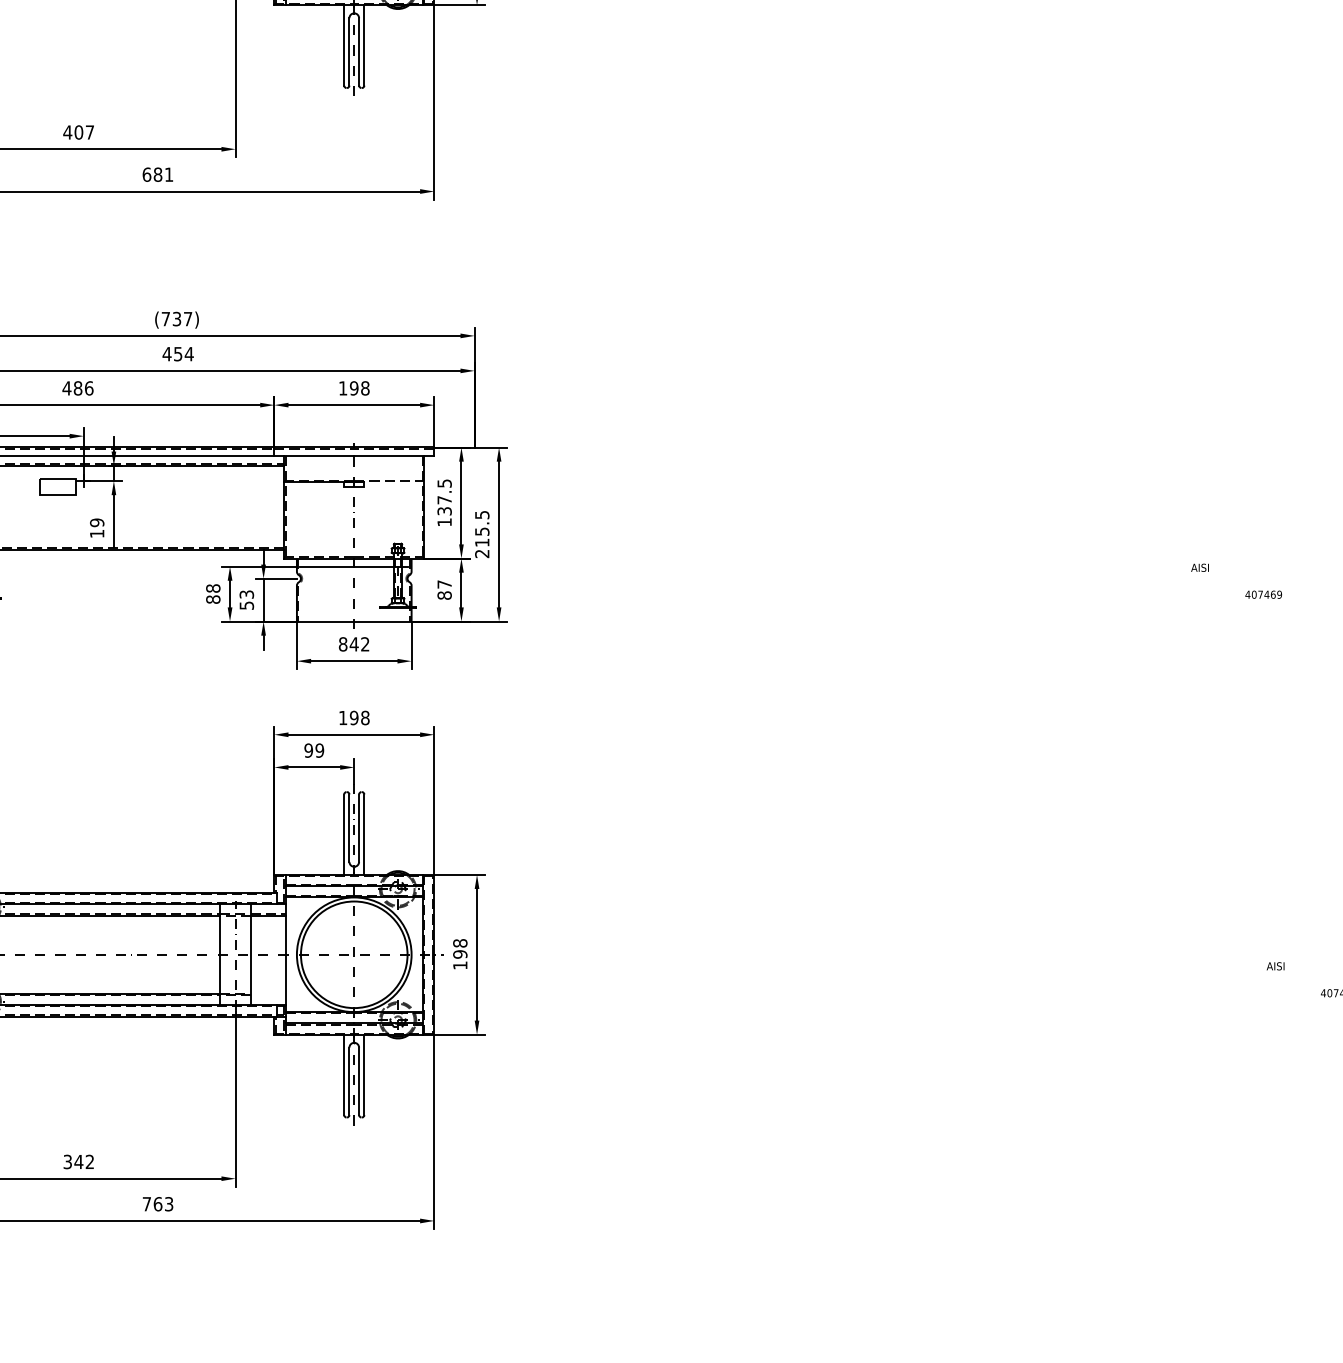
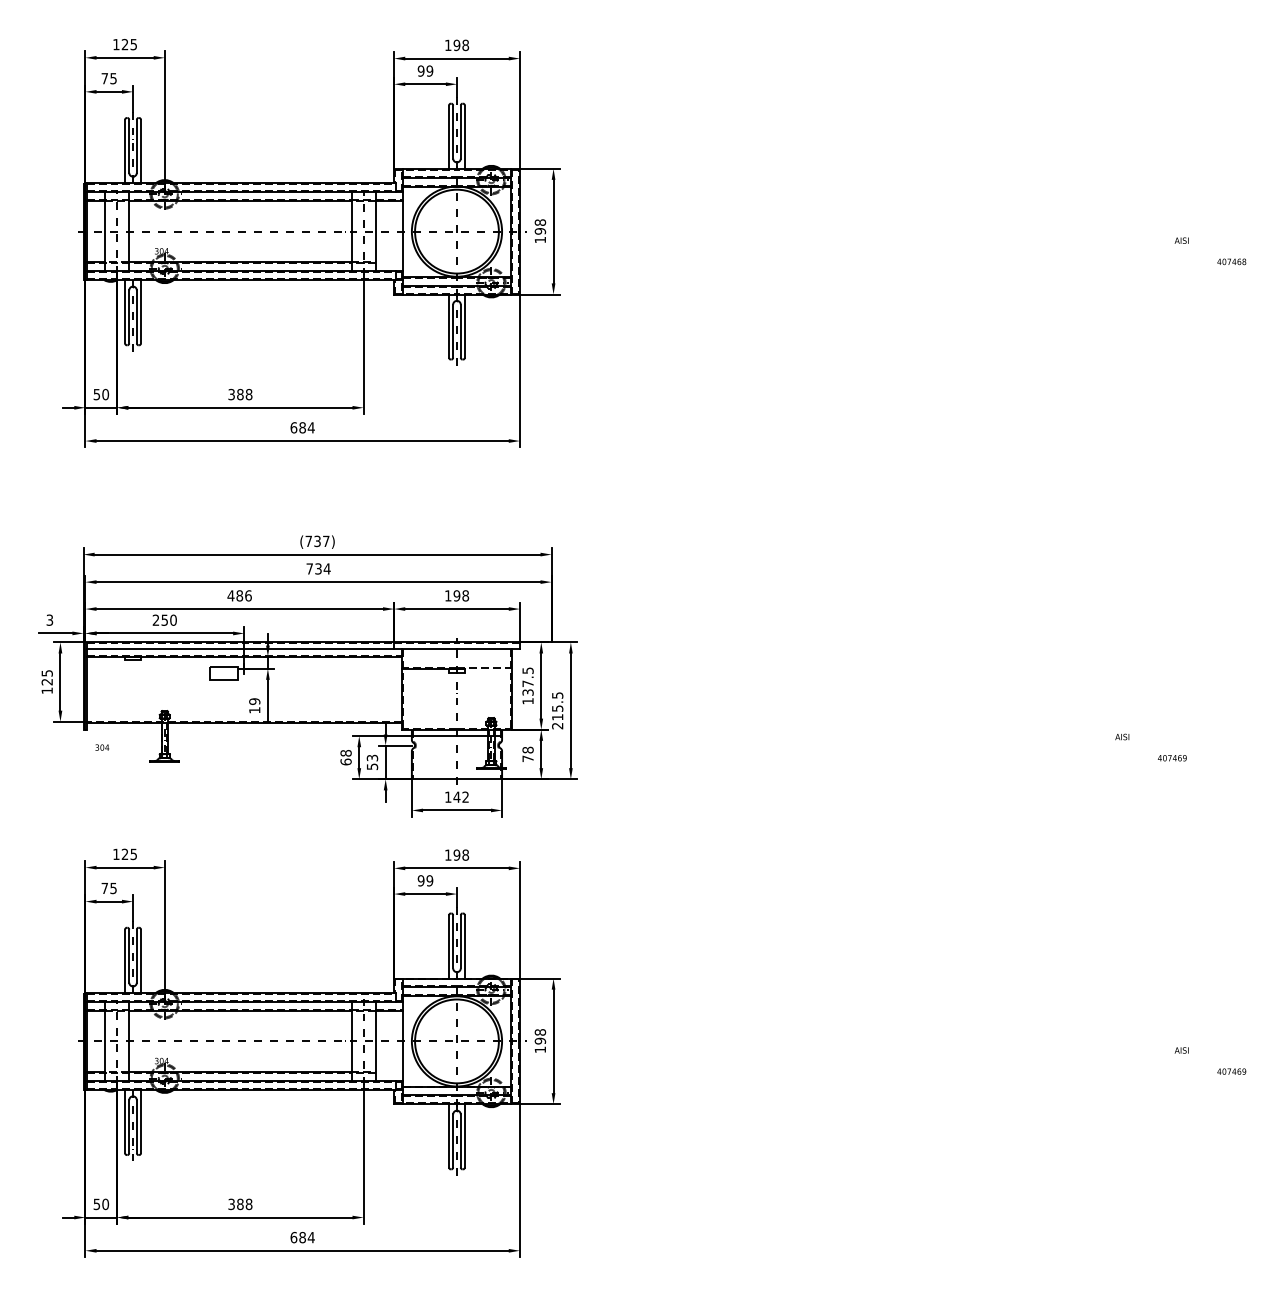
text: (79, 132) -> (240, 394), 407 -> 388
text: (168, 174) -> (310, 427), 681 -> 684
text: (171, 353) -> (313, 568), 454 -> 734
text: (443, 590) -> (527, 754), 87 -> 78
text: (212, 598) -> (345, 761), 88 -> 68
text: (342, 643) -> (447, 796), 842 -> 142
text: (84, 1162) -> (244, 1204), 342 -> 388
text: (157, 1204) -> (302, 1237), 763 -> 684

